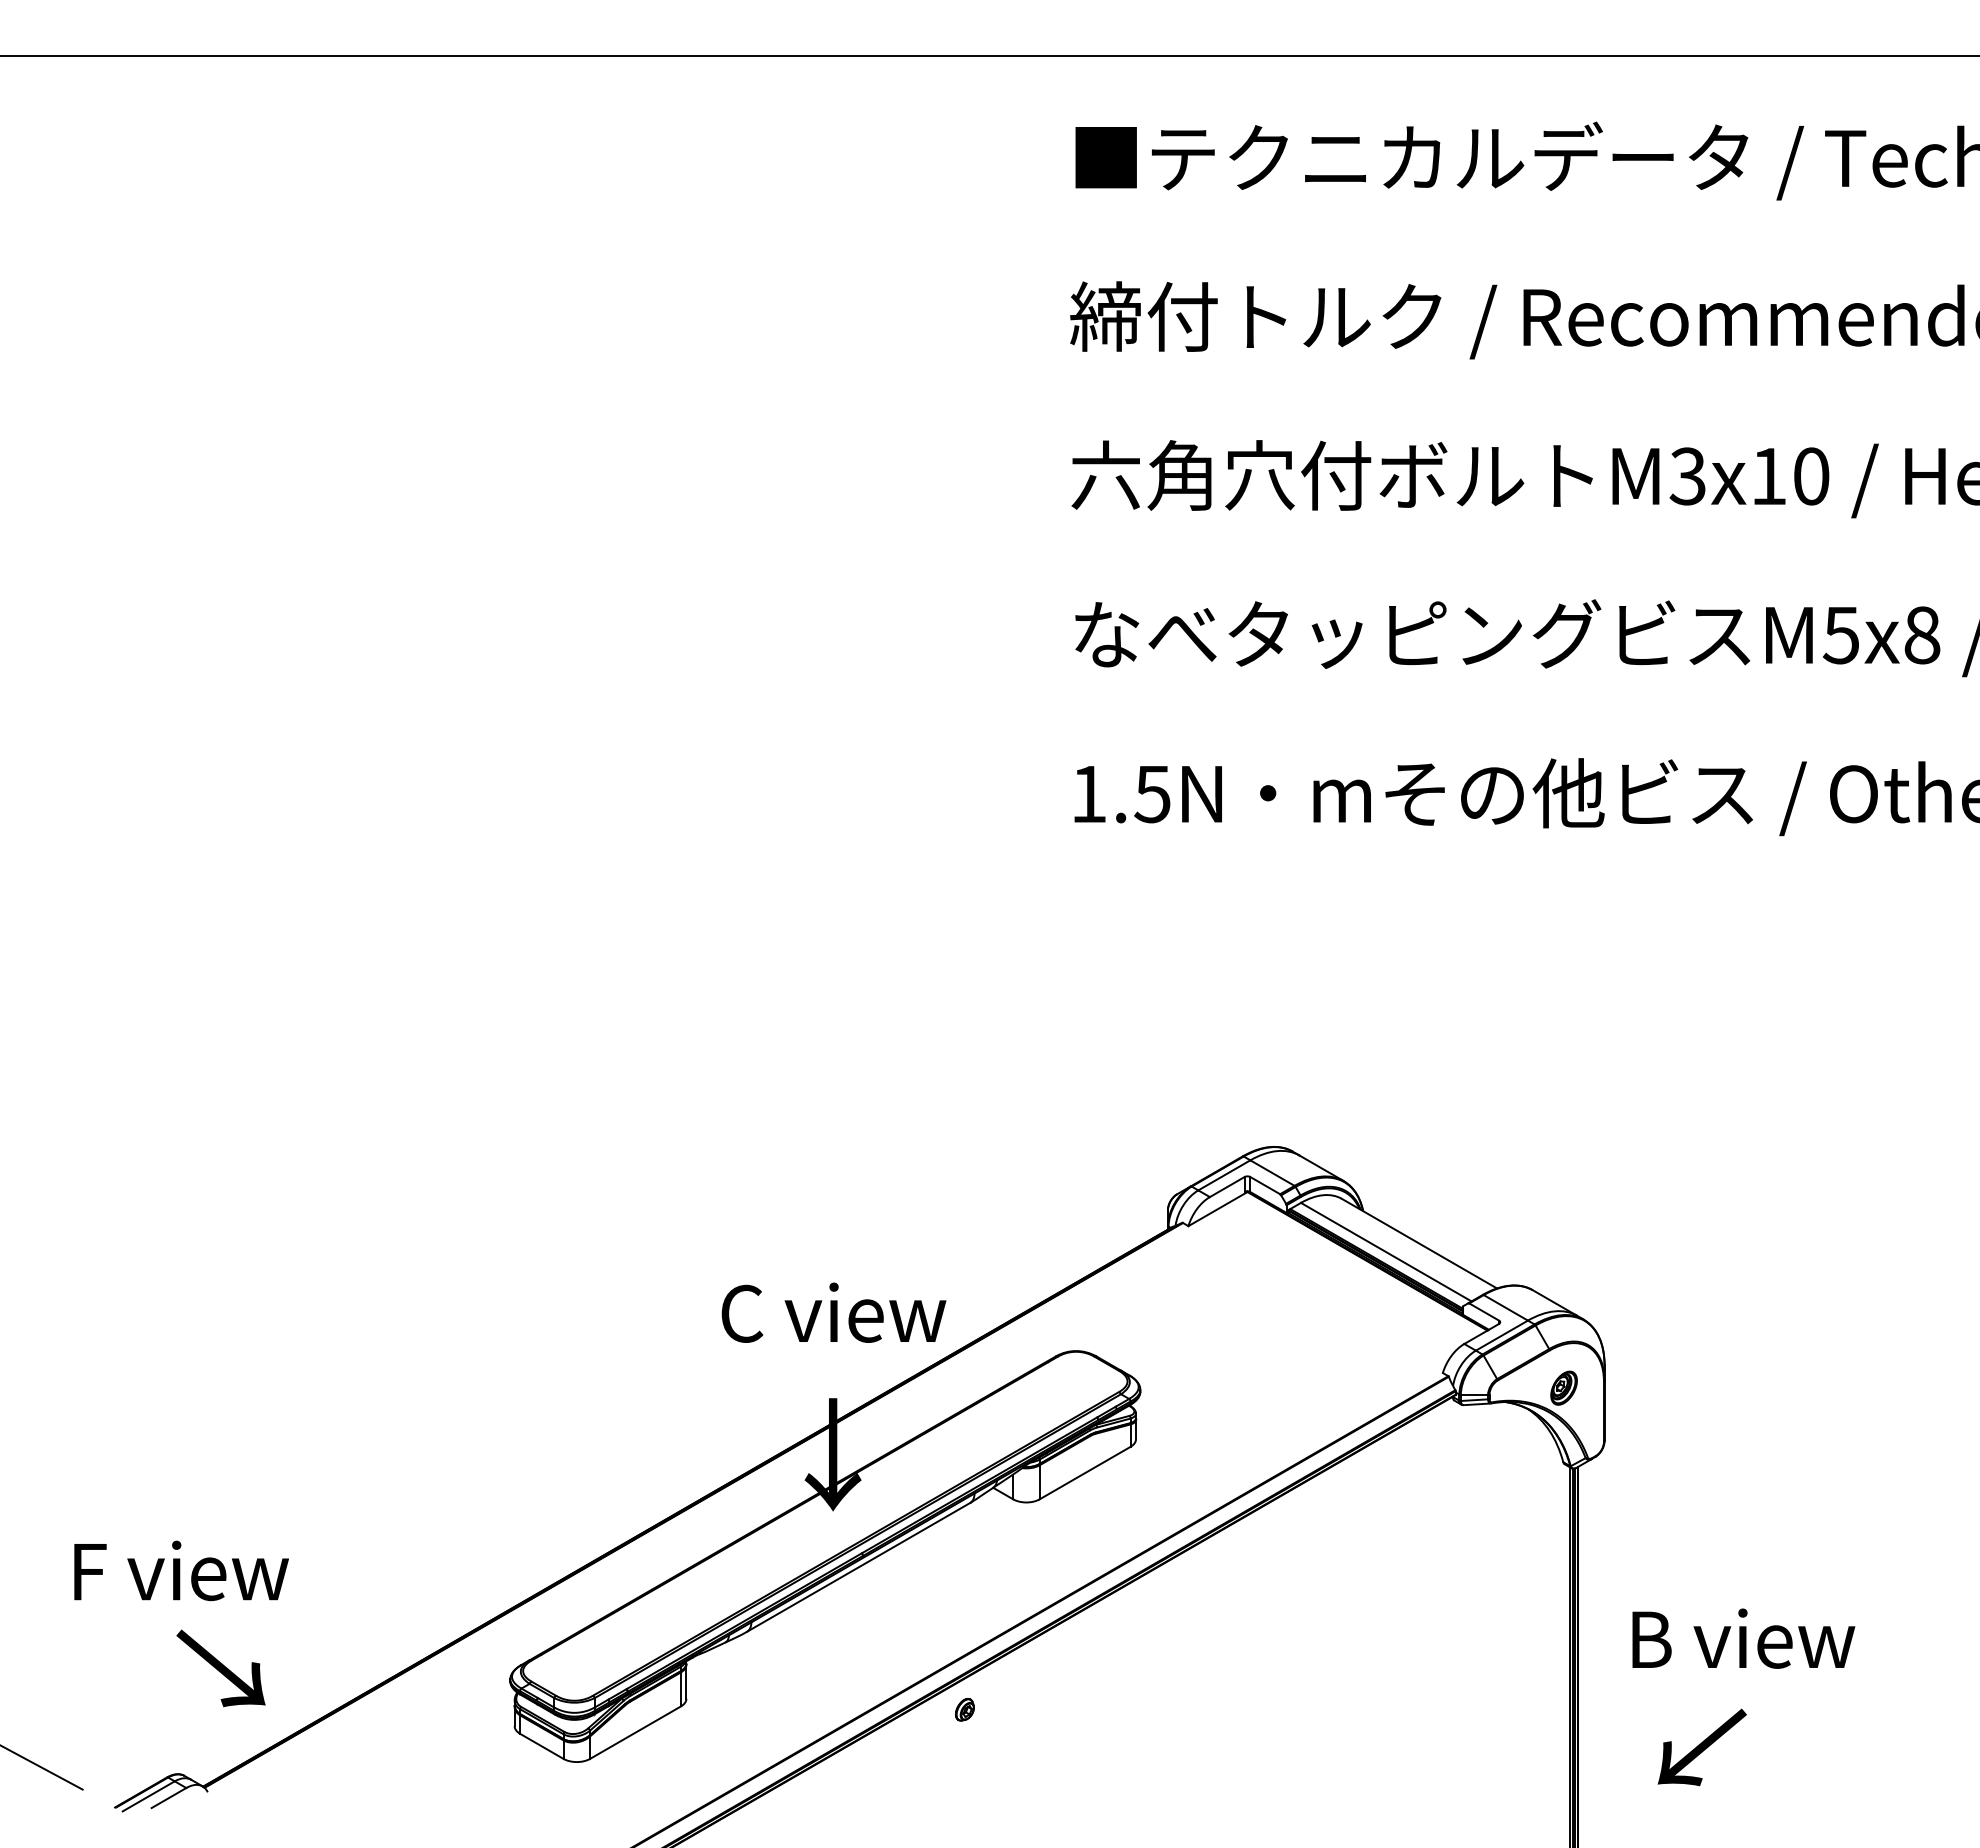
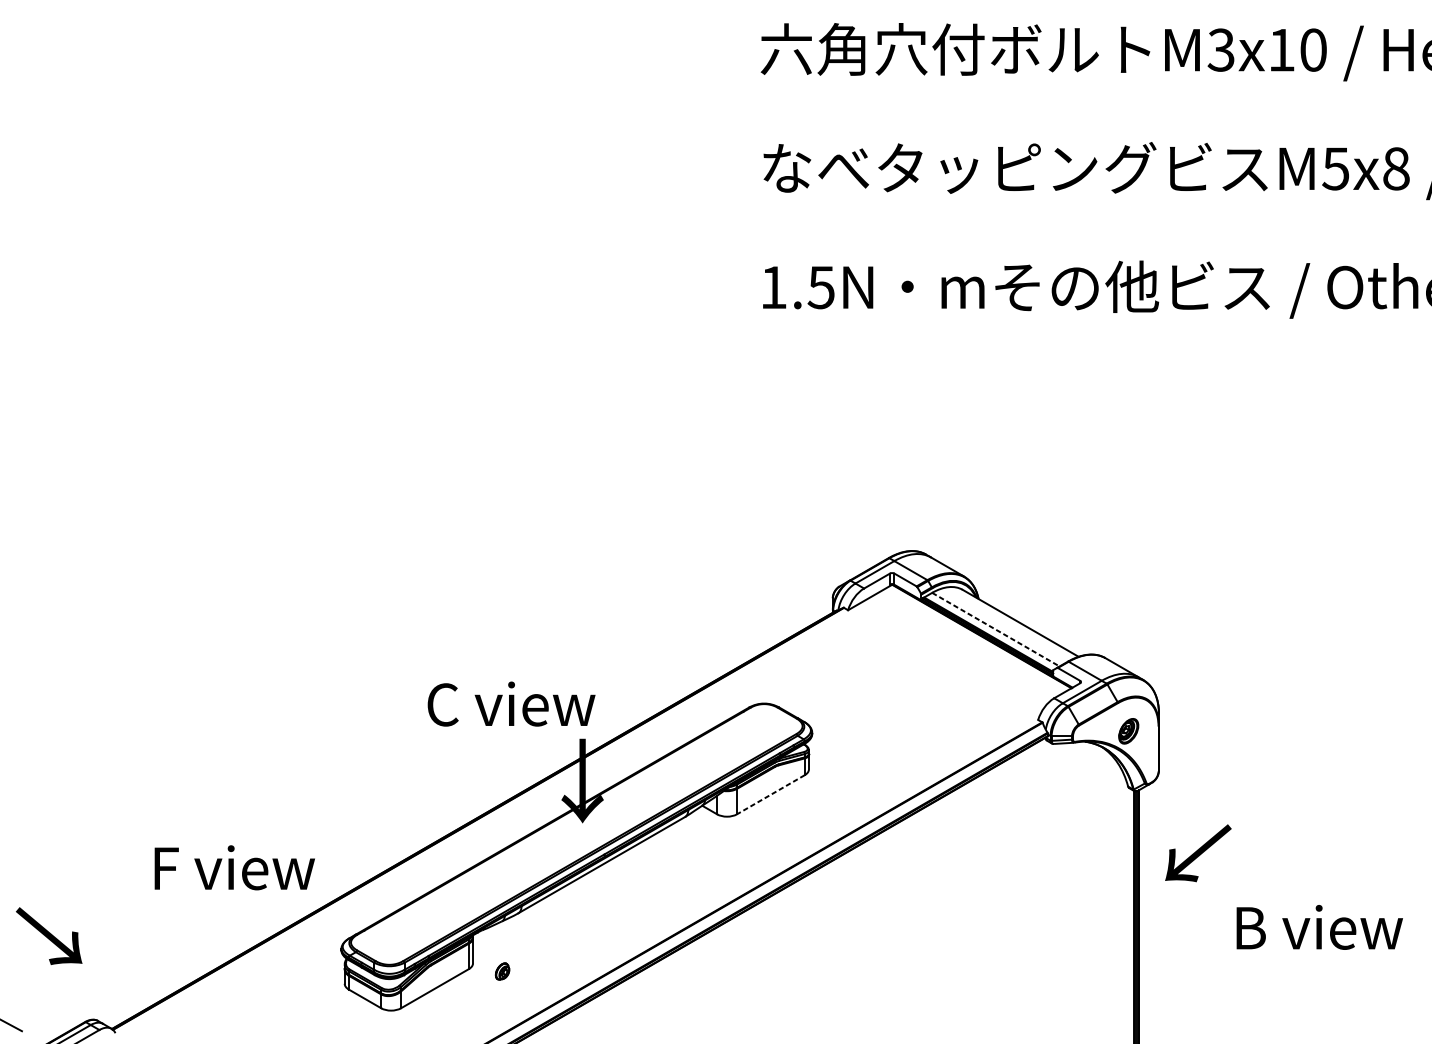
line: (1386, 1252) -> (996, 629), solid -> dashed
text: (833, 1312) -> (511, 703), moved
line: (1084, 1473) -> (770, 795), solid -> dashed
text: (181, 1570) -> (234, 867), moved
text: (1743, 1638) -> (1319, 927), moved
text: (220, 1668) -> (48, 936), moved
part: (964, 1709) -> (502, 971), moved
text: (1701, 1747) -> (1197, 853), moved

